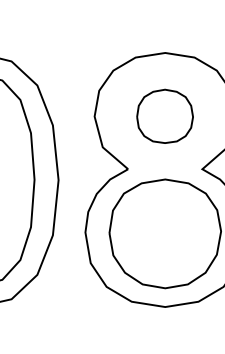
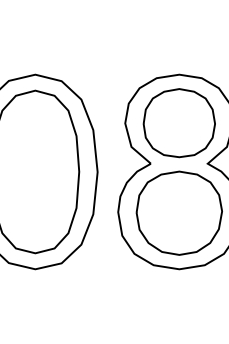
part: (164, 116) -> (178, 123), size x1.67

